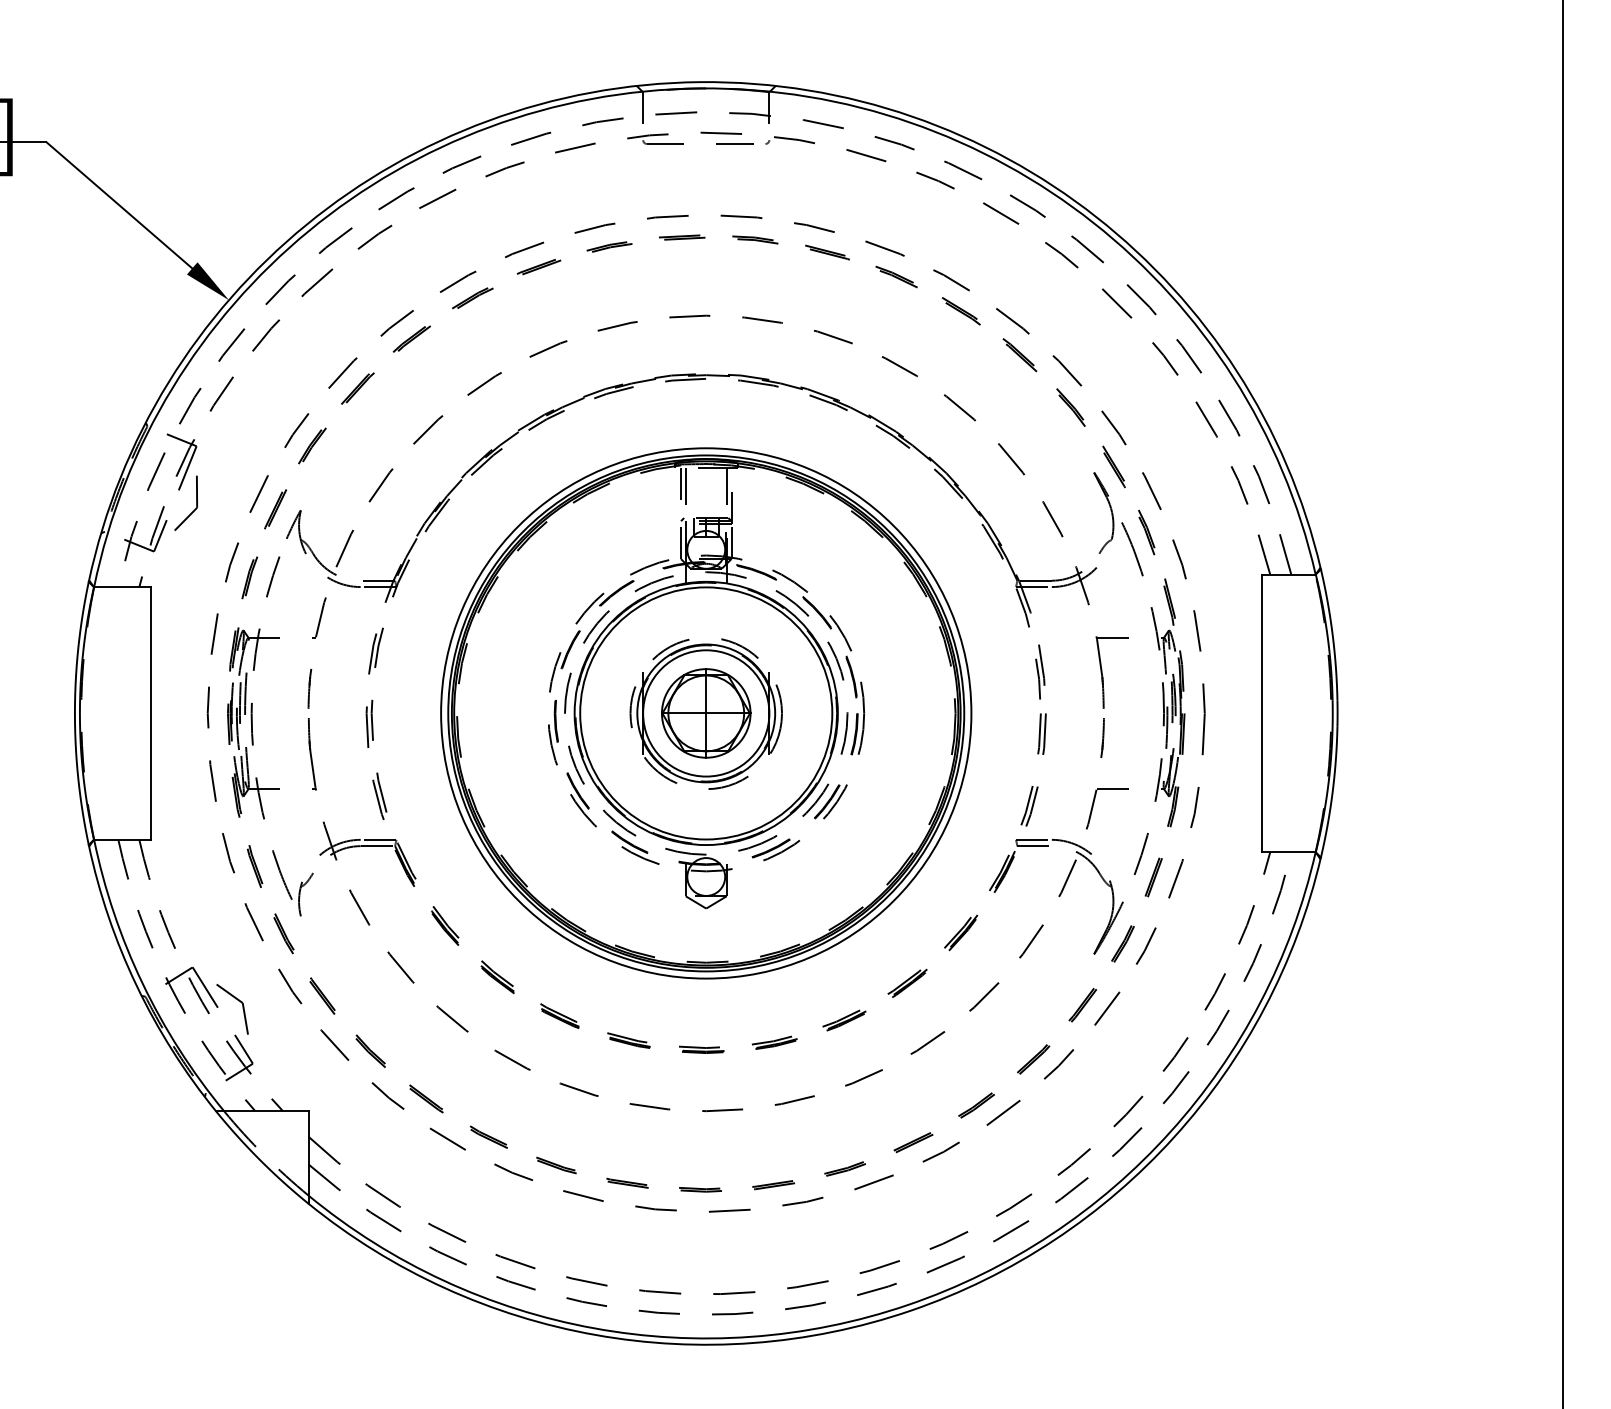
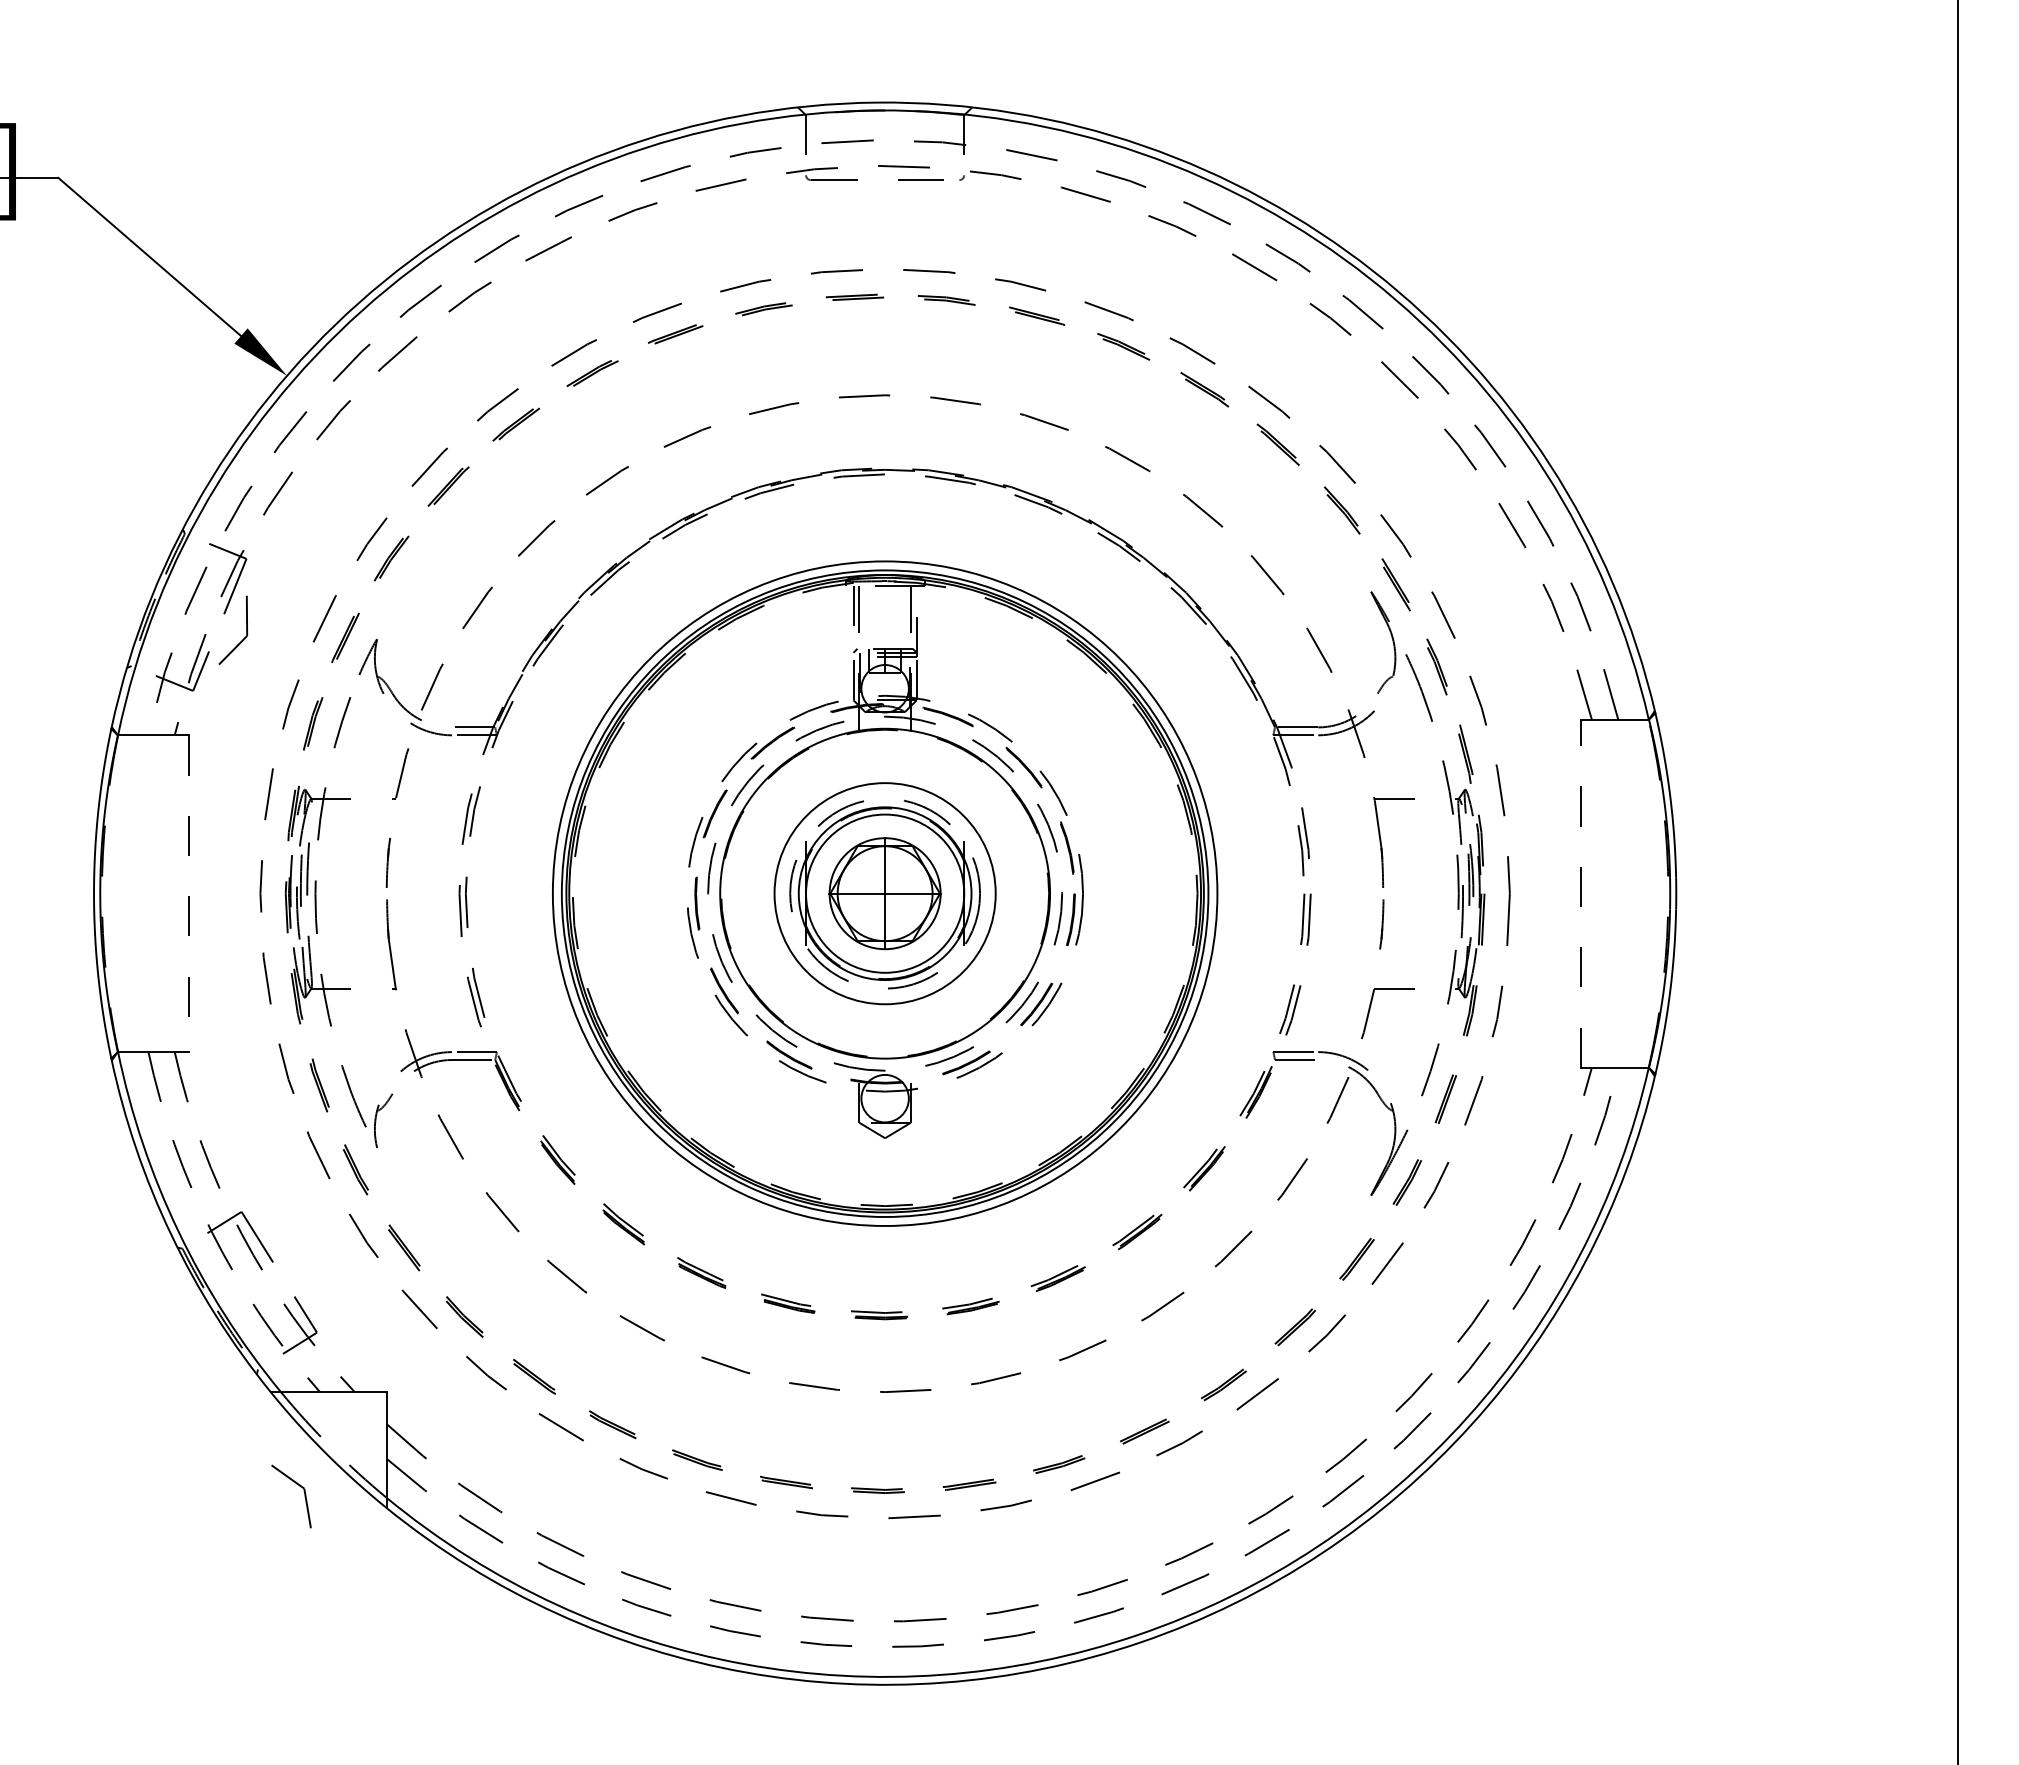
circle: (706, 713) -> (885, 893), size x0.7
line: (1261, 713) -> (1581, 893), solid -> dashed
line: (150, 714) -> (188, 894), solid -> dashed
part: (239, 1002) -> (300, 1487), moved

